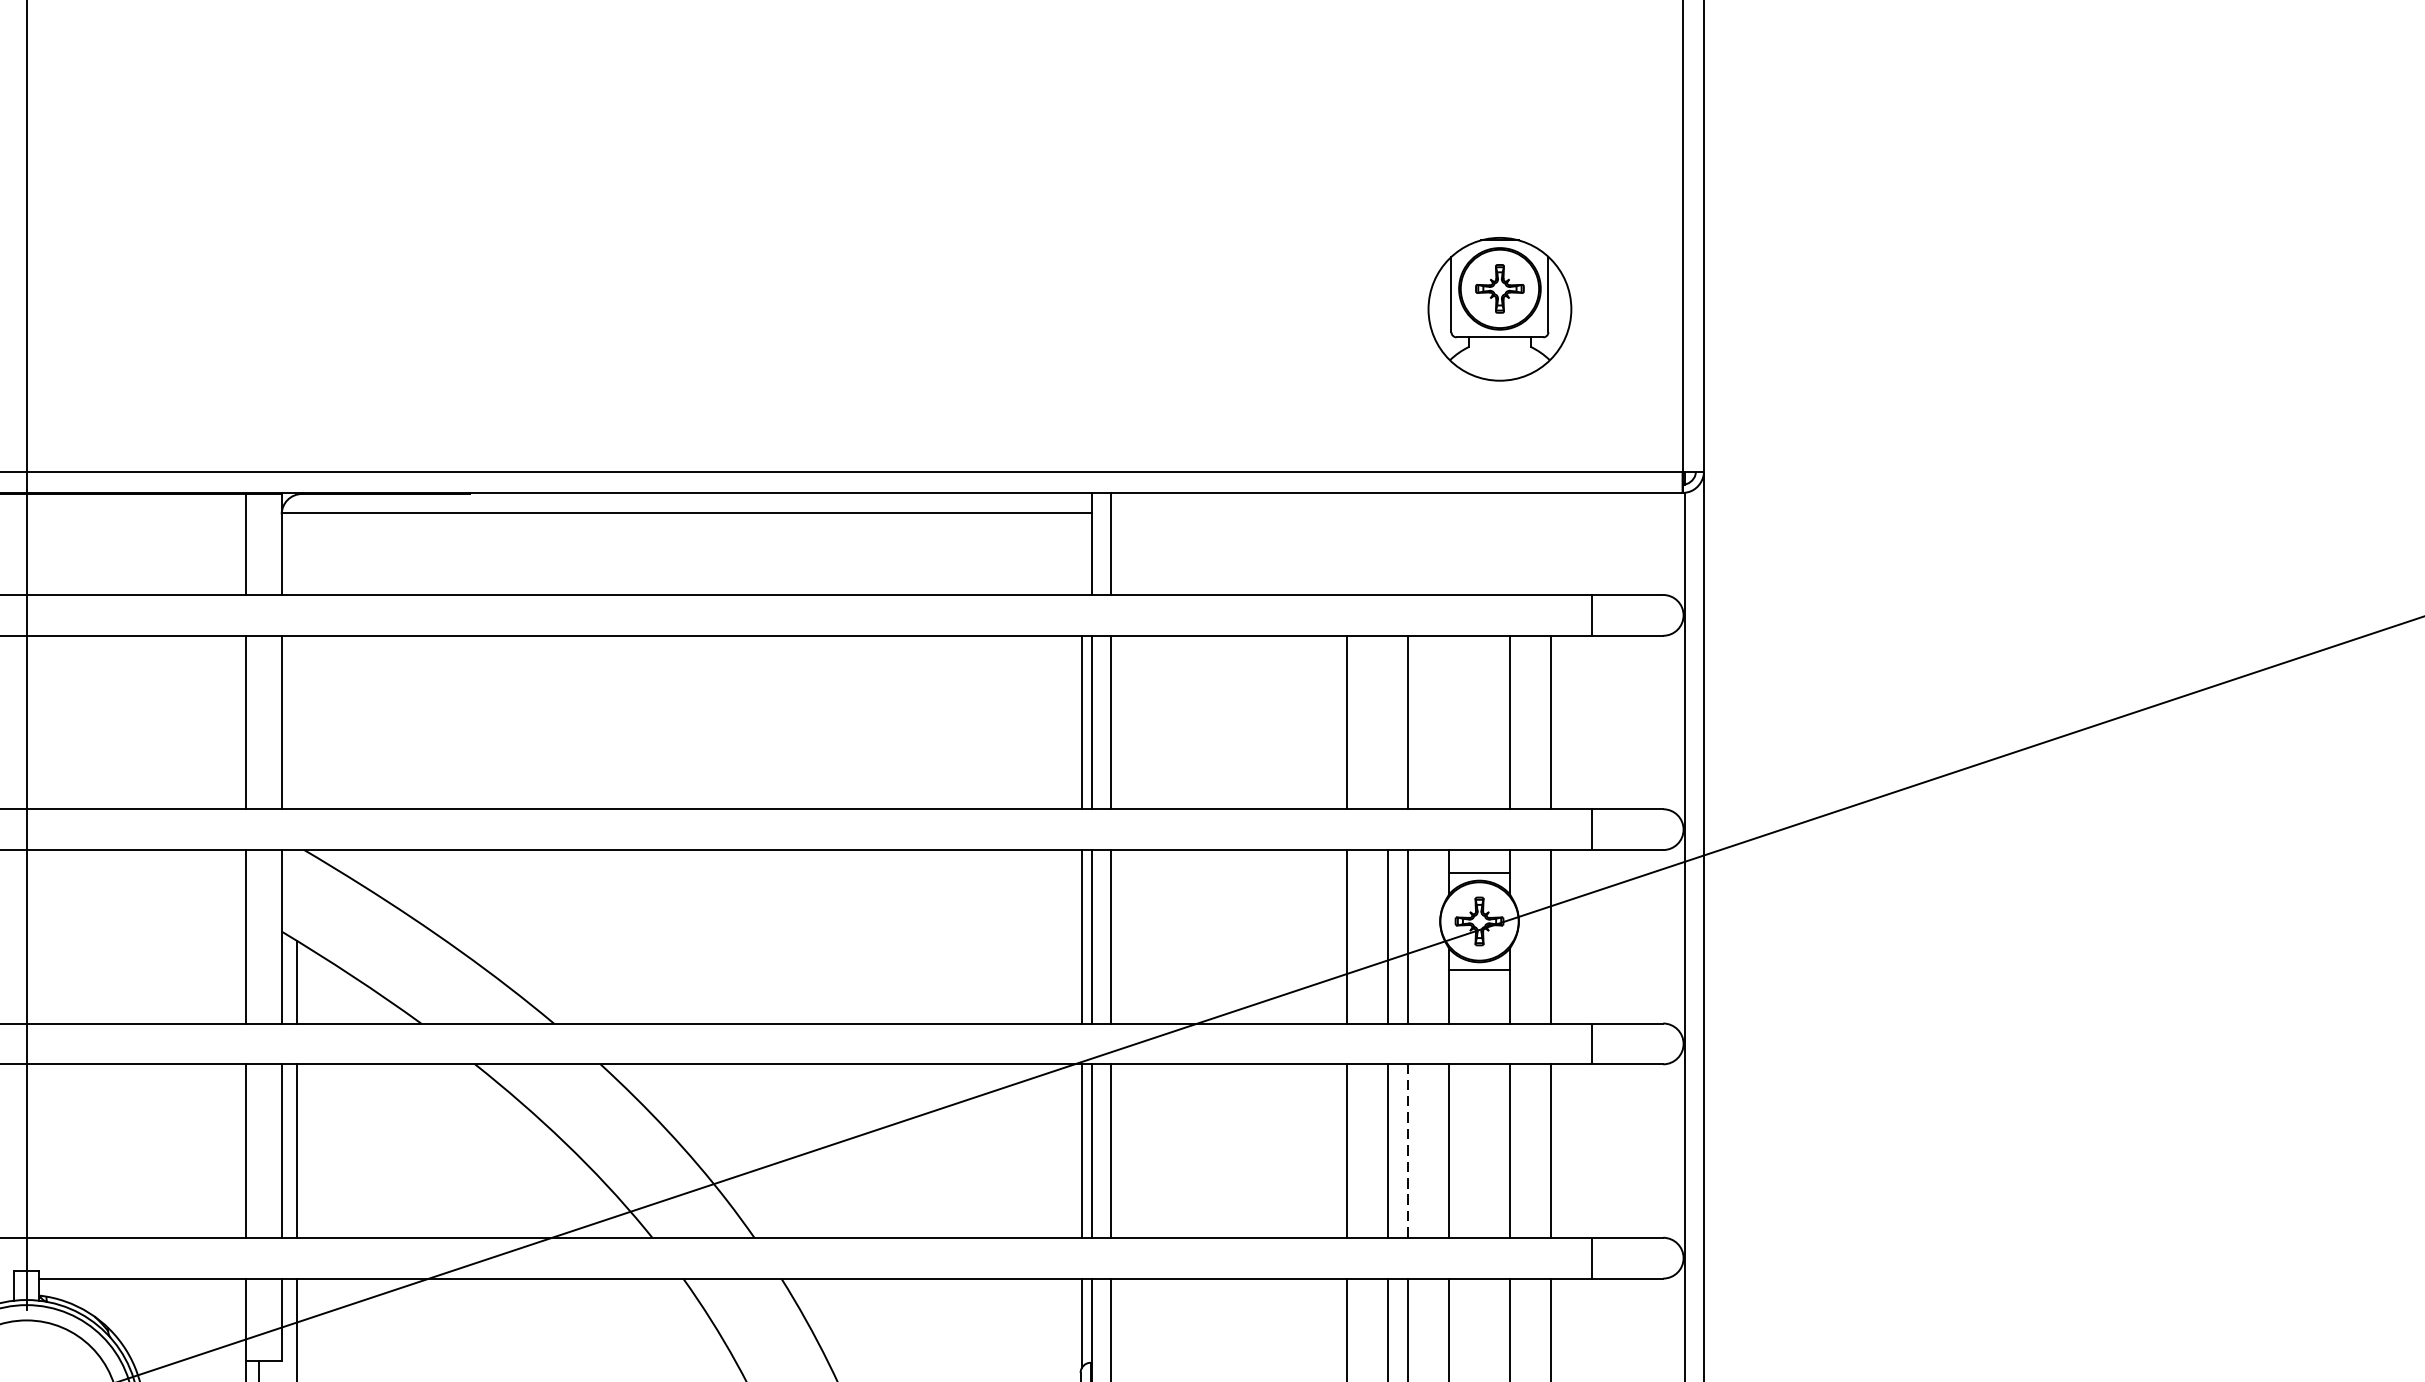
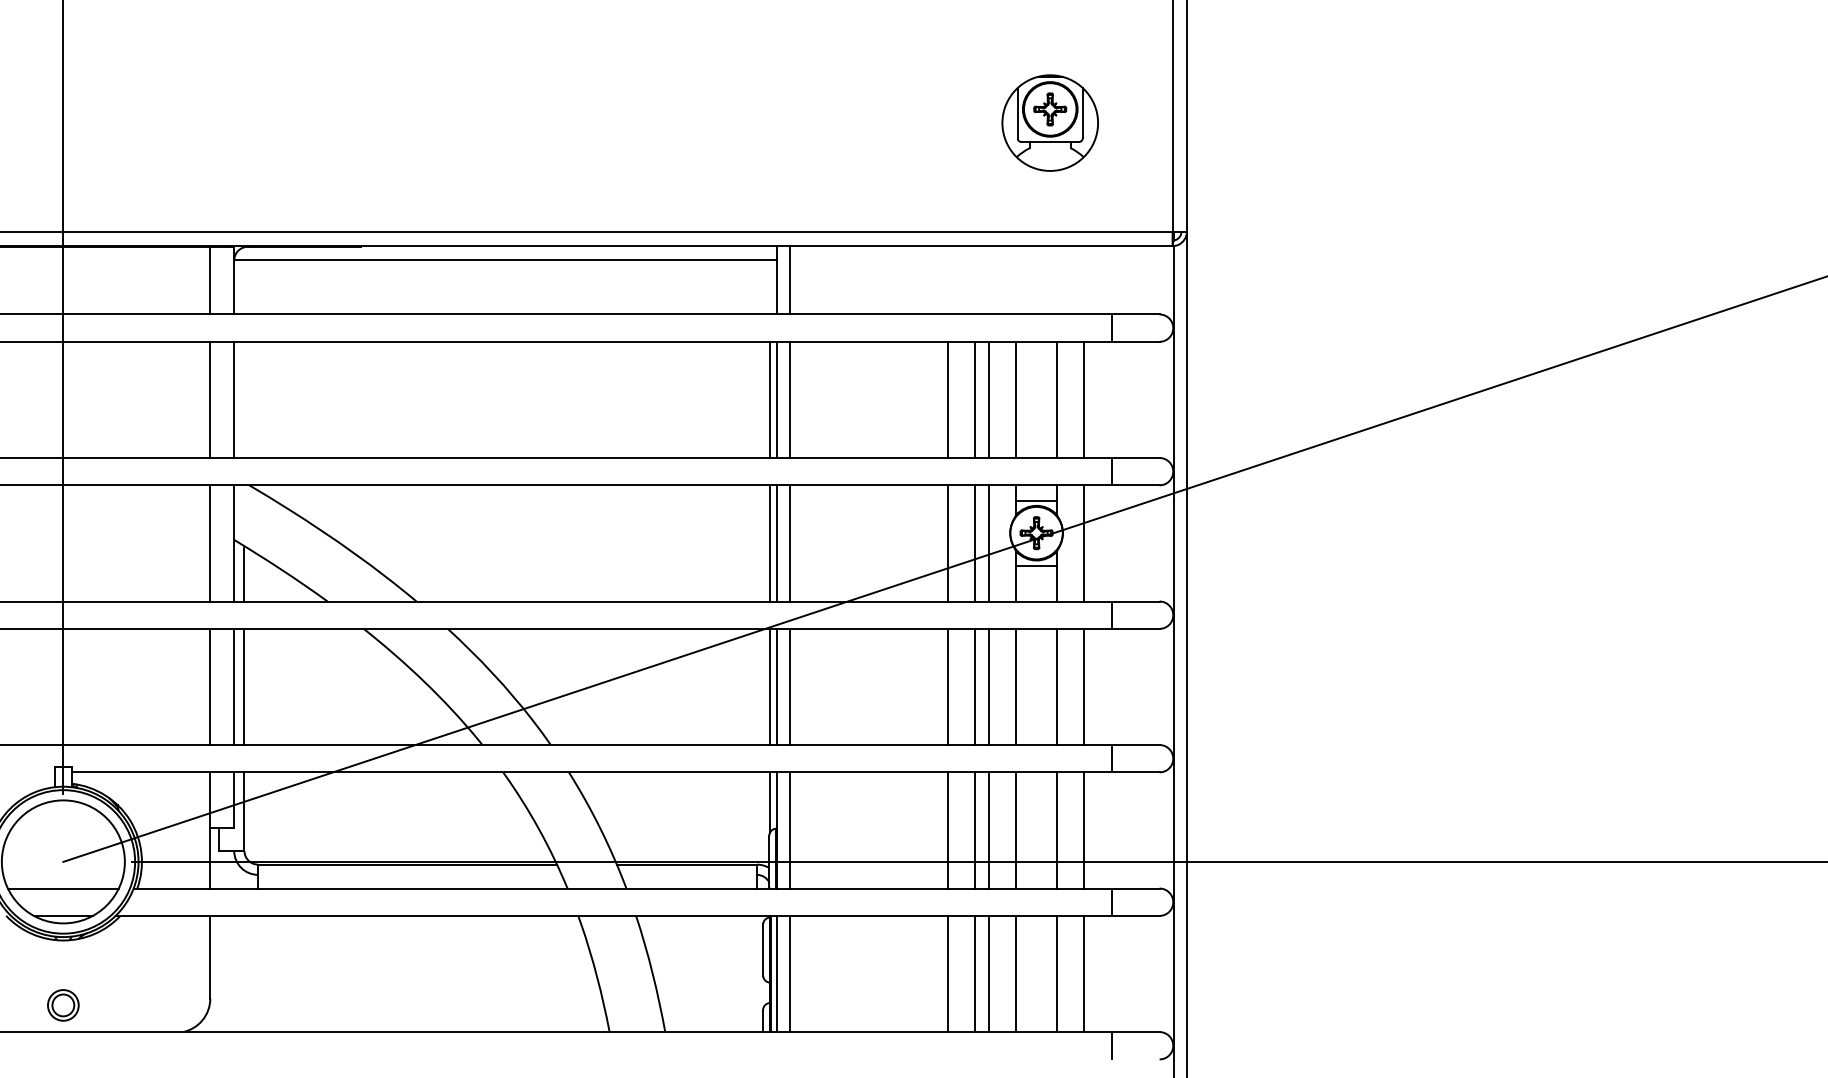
line: (1388, 721) -> (975, 399), added
line: (1449, 721) -> (1016, 399), added
line: (1407, 1150) -> (988, 686), dashed -> solid

